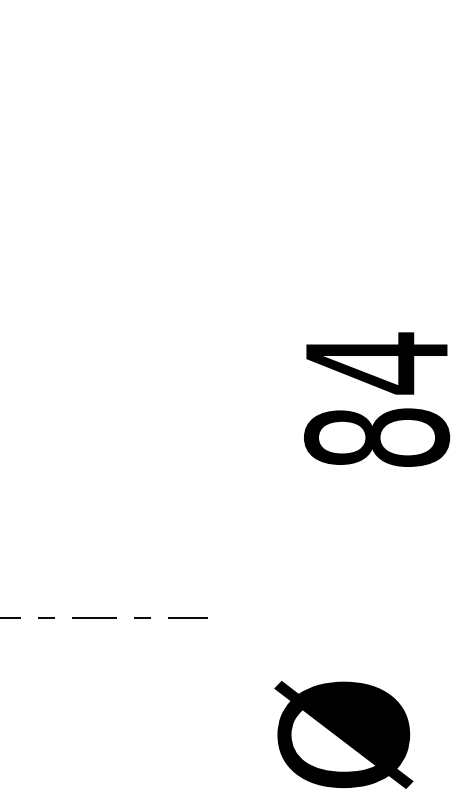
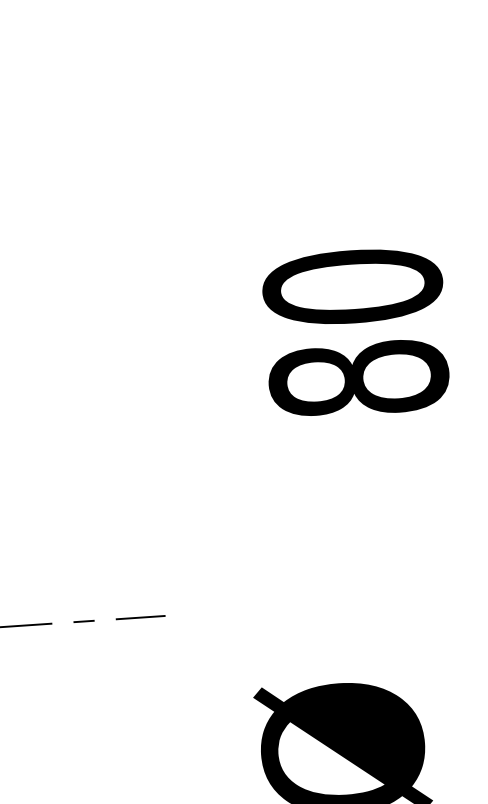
text: (377, 363) -> (353, 287), 84 -> 80

